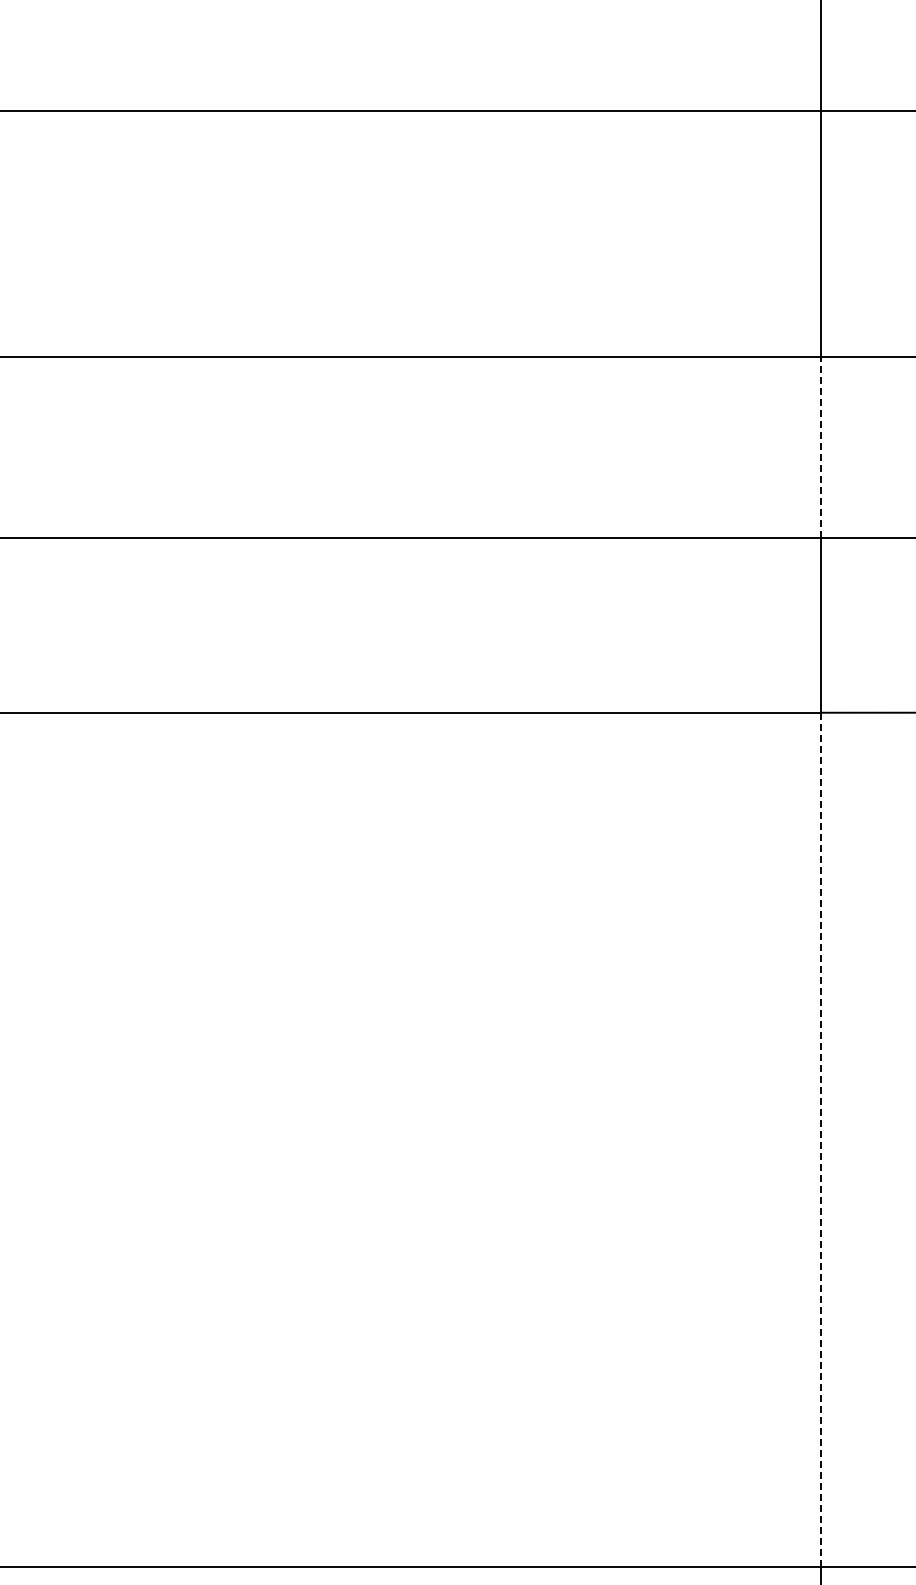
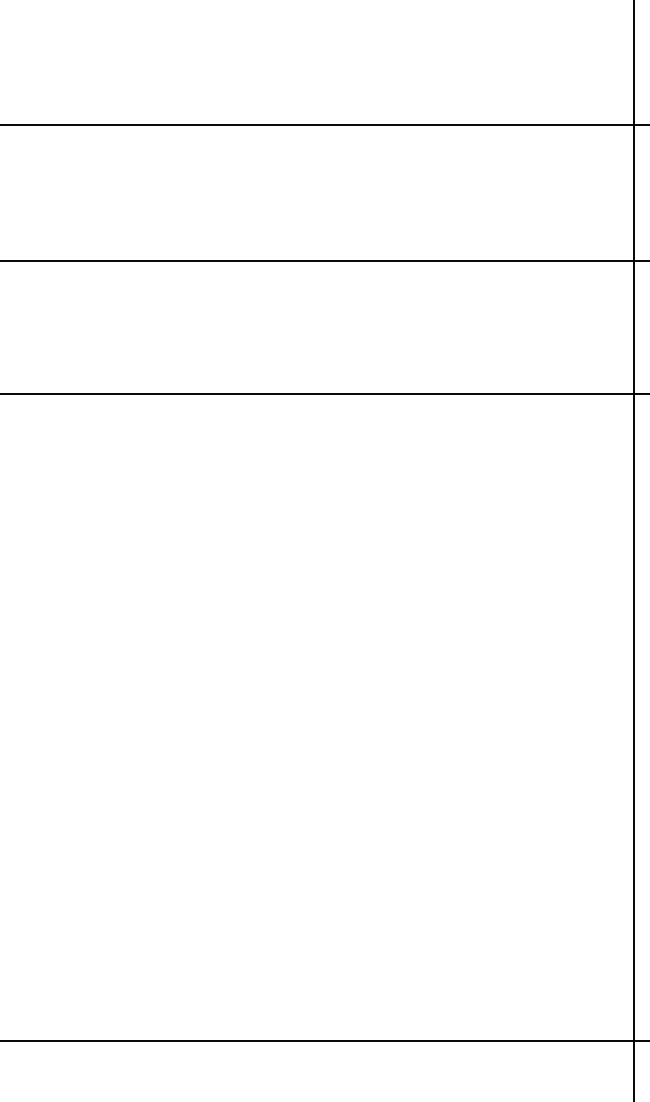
line: (821, 446) -> (633, 192), dashed -> solid
line: (821, 1139) -> (633, 717), dashed -> solid

